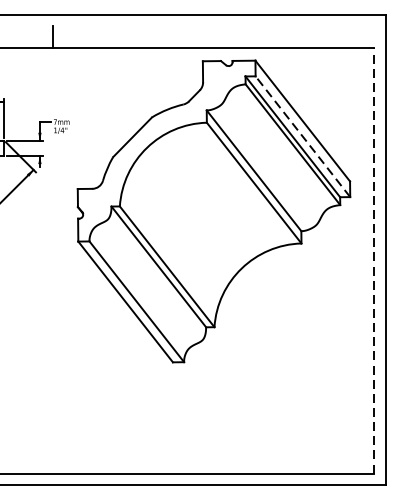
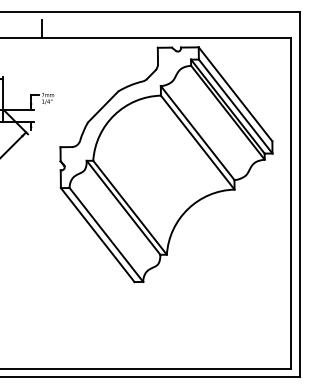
line: (302, 136) -> (235, 106), dashed -> solid
line: (374, 260) -> (291, 202), dashed -> solid

